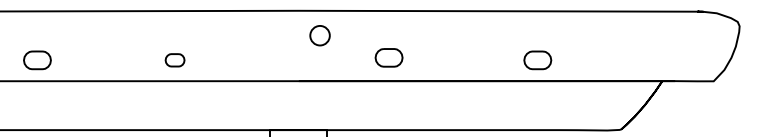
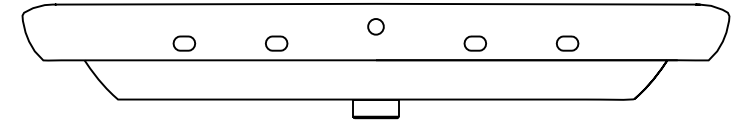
circle: (319, 35) -> (375, 26), moved
part: (388, 57) -> (474, 43), moved
part: (37, 60) -> (184, 43), moved
part: (174, 60) -> (276, 43), size x1.43

